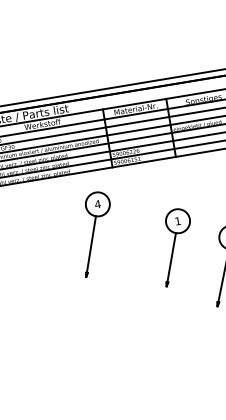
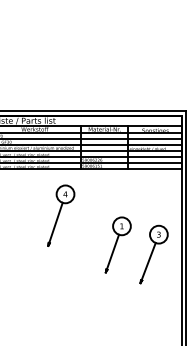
part: (176, 246) -> (117, 244), moved

